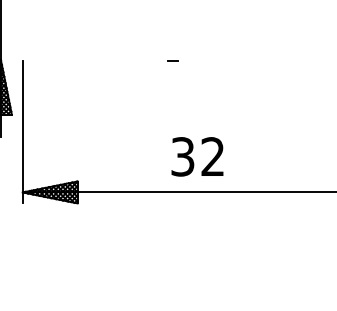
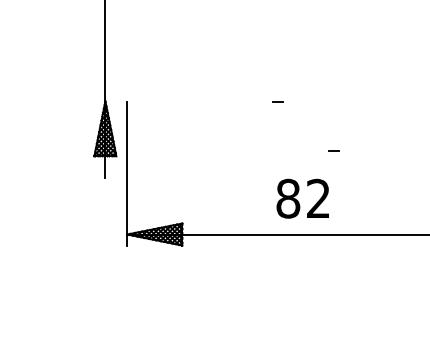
line: (227, 108) -> (333, 150), added
text: (183, 156) -> (288, 198), 32 -> 82

